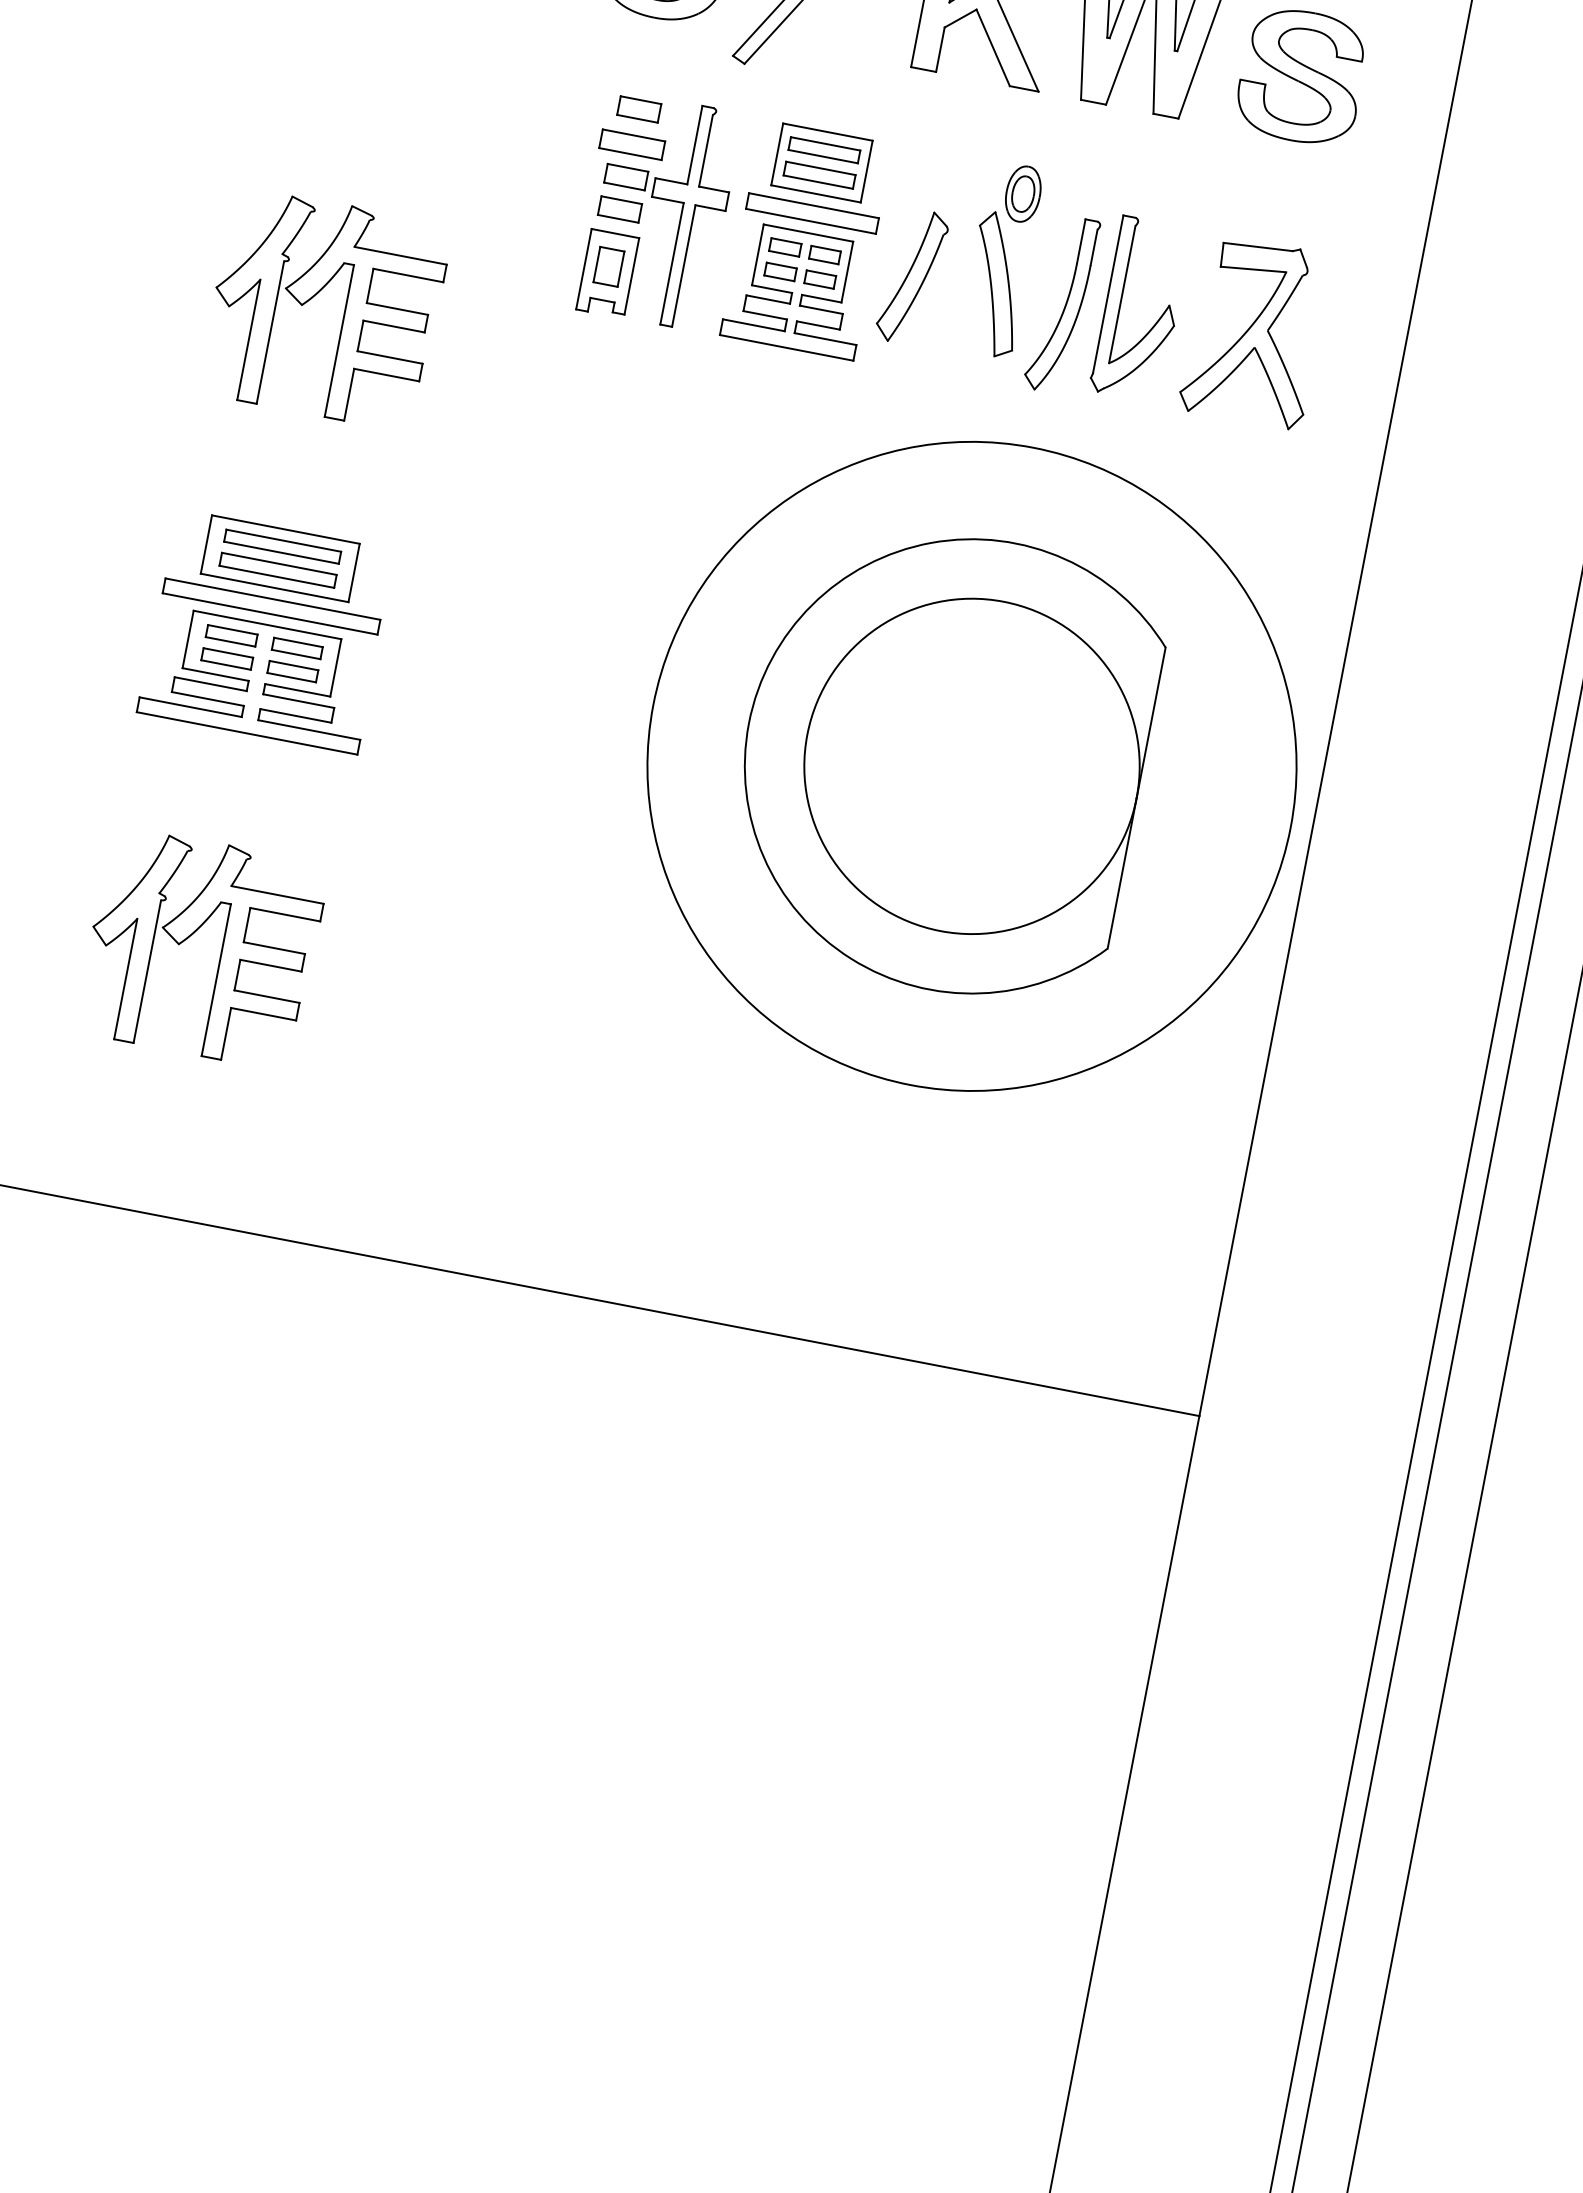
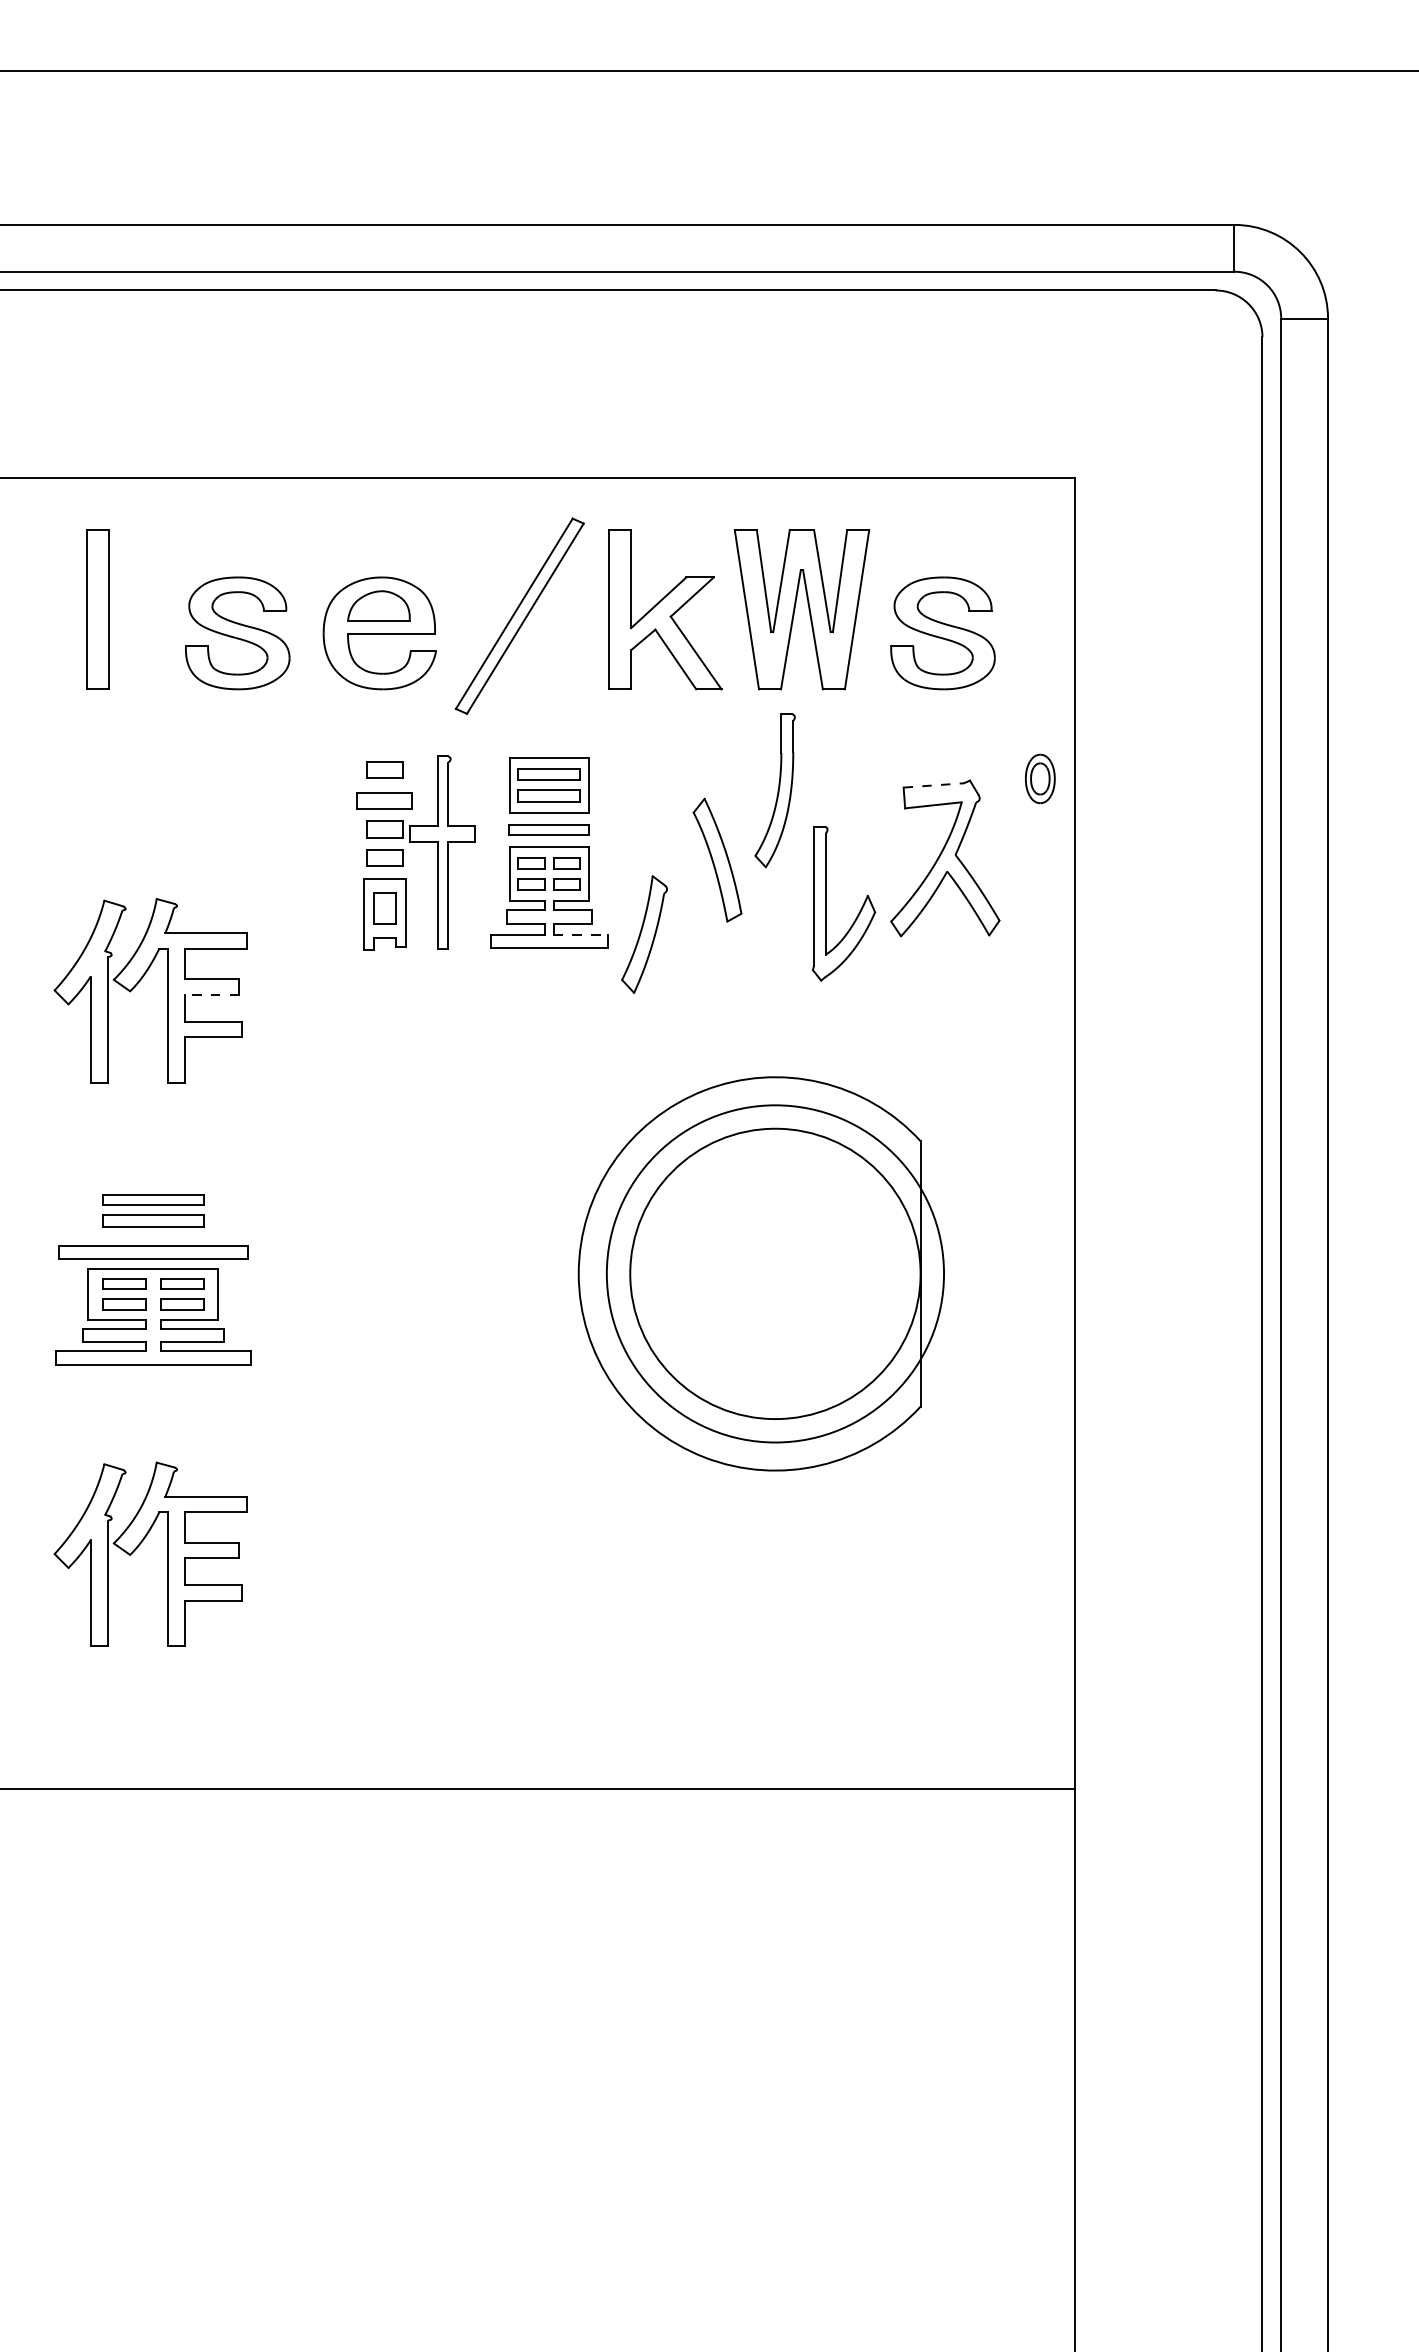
part: (1023, 193) -> (1040, 778), moved
part: (812, 213) -> (549, 829), size x0.7
line: (1259, 247) -> (934, 785), solid -> dashed
part: (912, 276) -> (644, 934), moved
part: (1061, 304) -> (774, 790), moved
part: (1120, 305) -> (826, 903), moved
line: (394, 326) -> (212, 994), solid -> dashed
line: (826, 339) -> (581, 934), solid -> dashed
part: (279, 558) -> (152, 1210), removed
circle: (972, 765) -> (775, 1273), size x0.6

